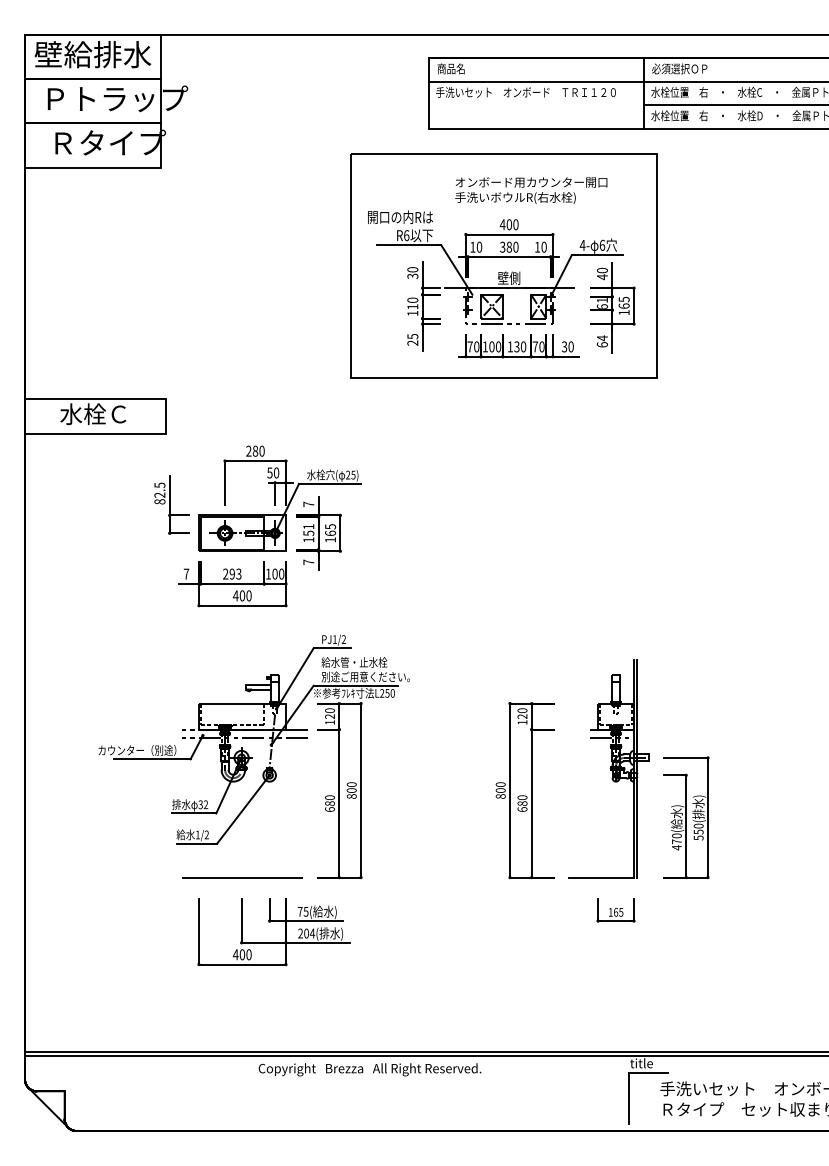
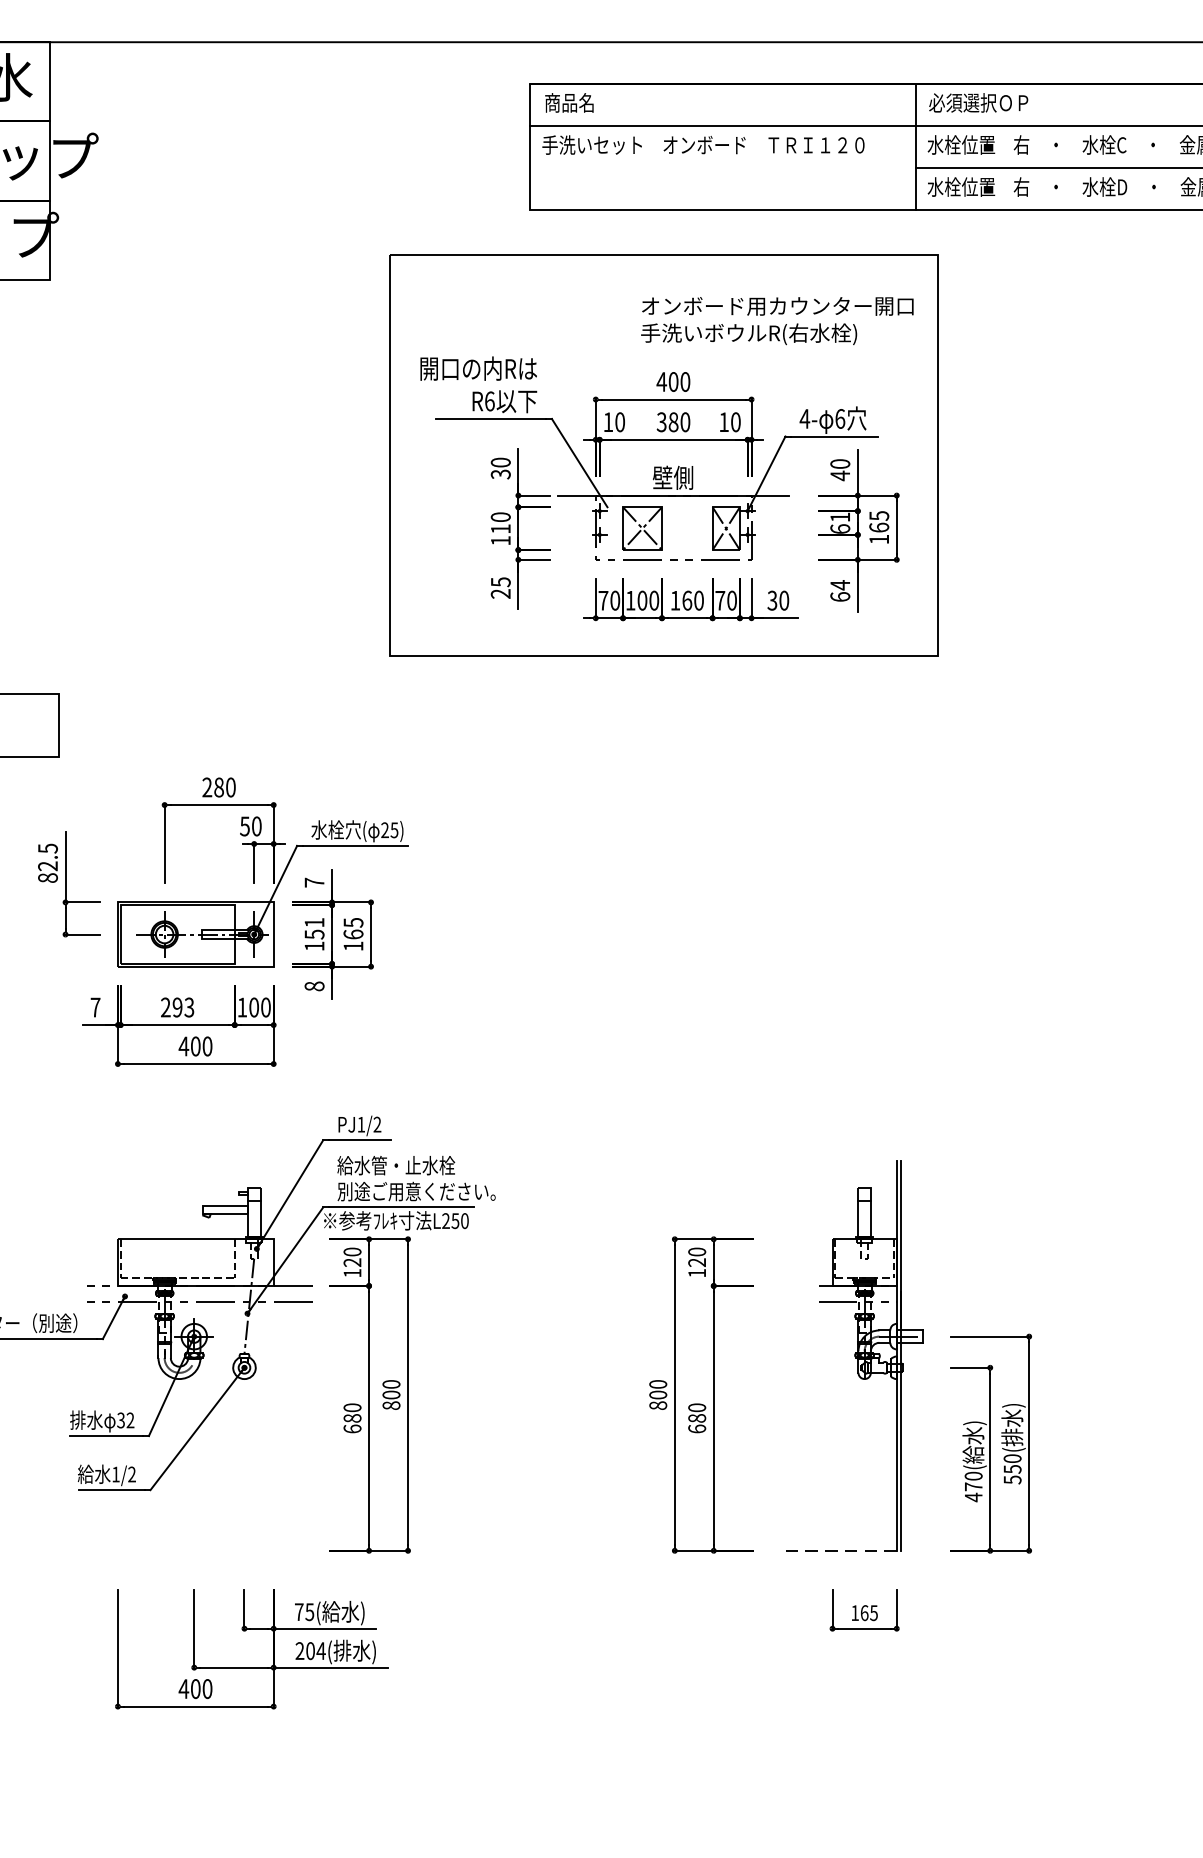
text: (531, 190) -> (777, 320), moved
text: (516, 346) -> (686, 599), 130 -> 160
text: (308, 561) -> (314, 984), 7 -> 8
line: (242, 877) -> (195, 1550), removed
line: (601, 877) -> (838, 1550), solid -> dashed

